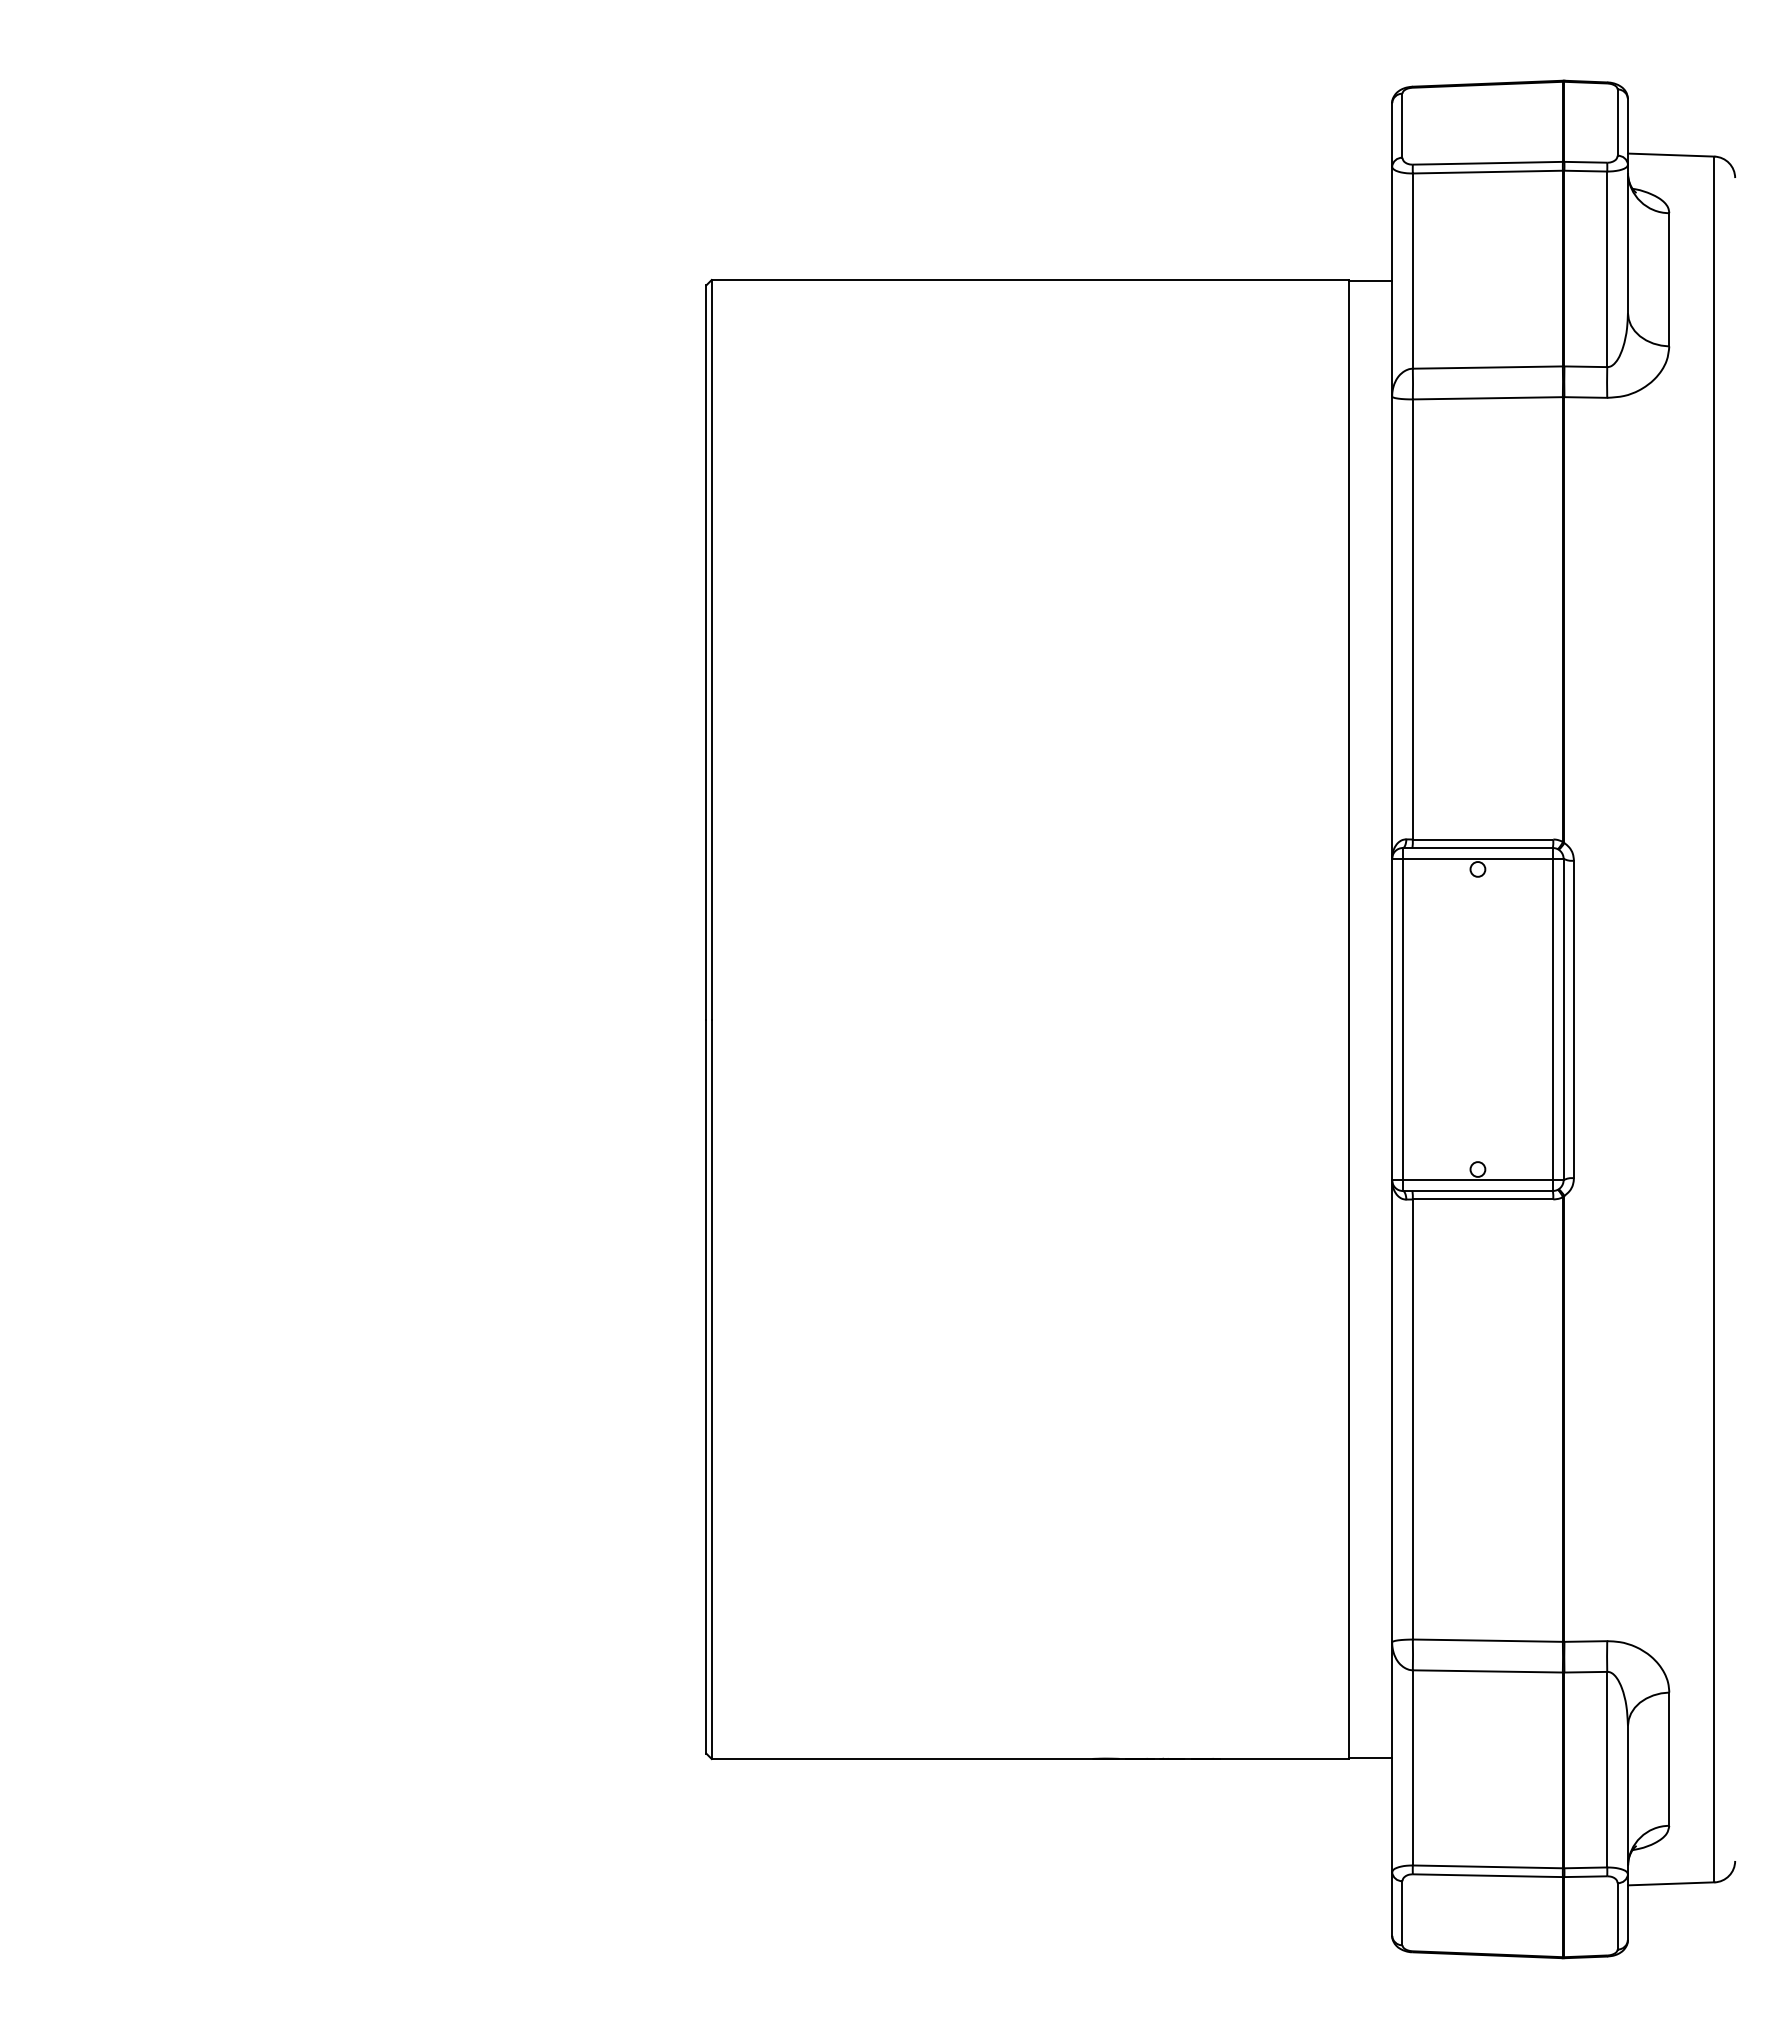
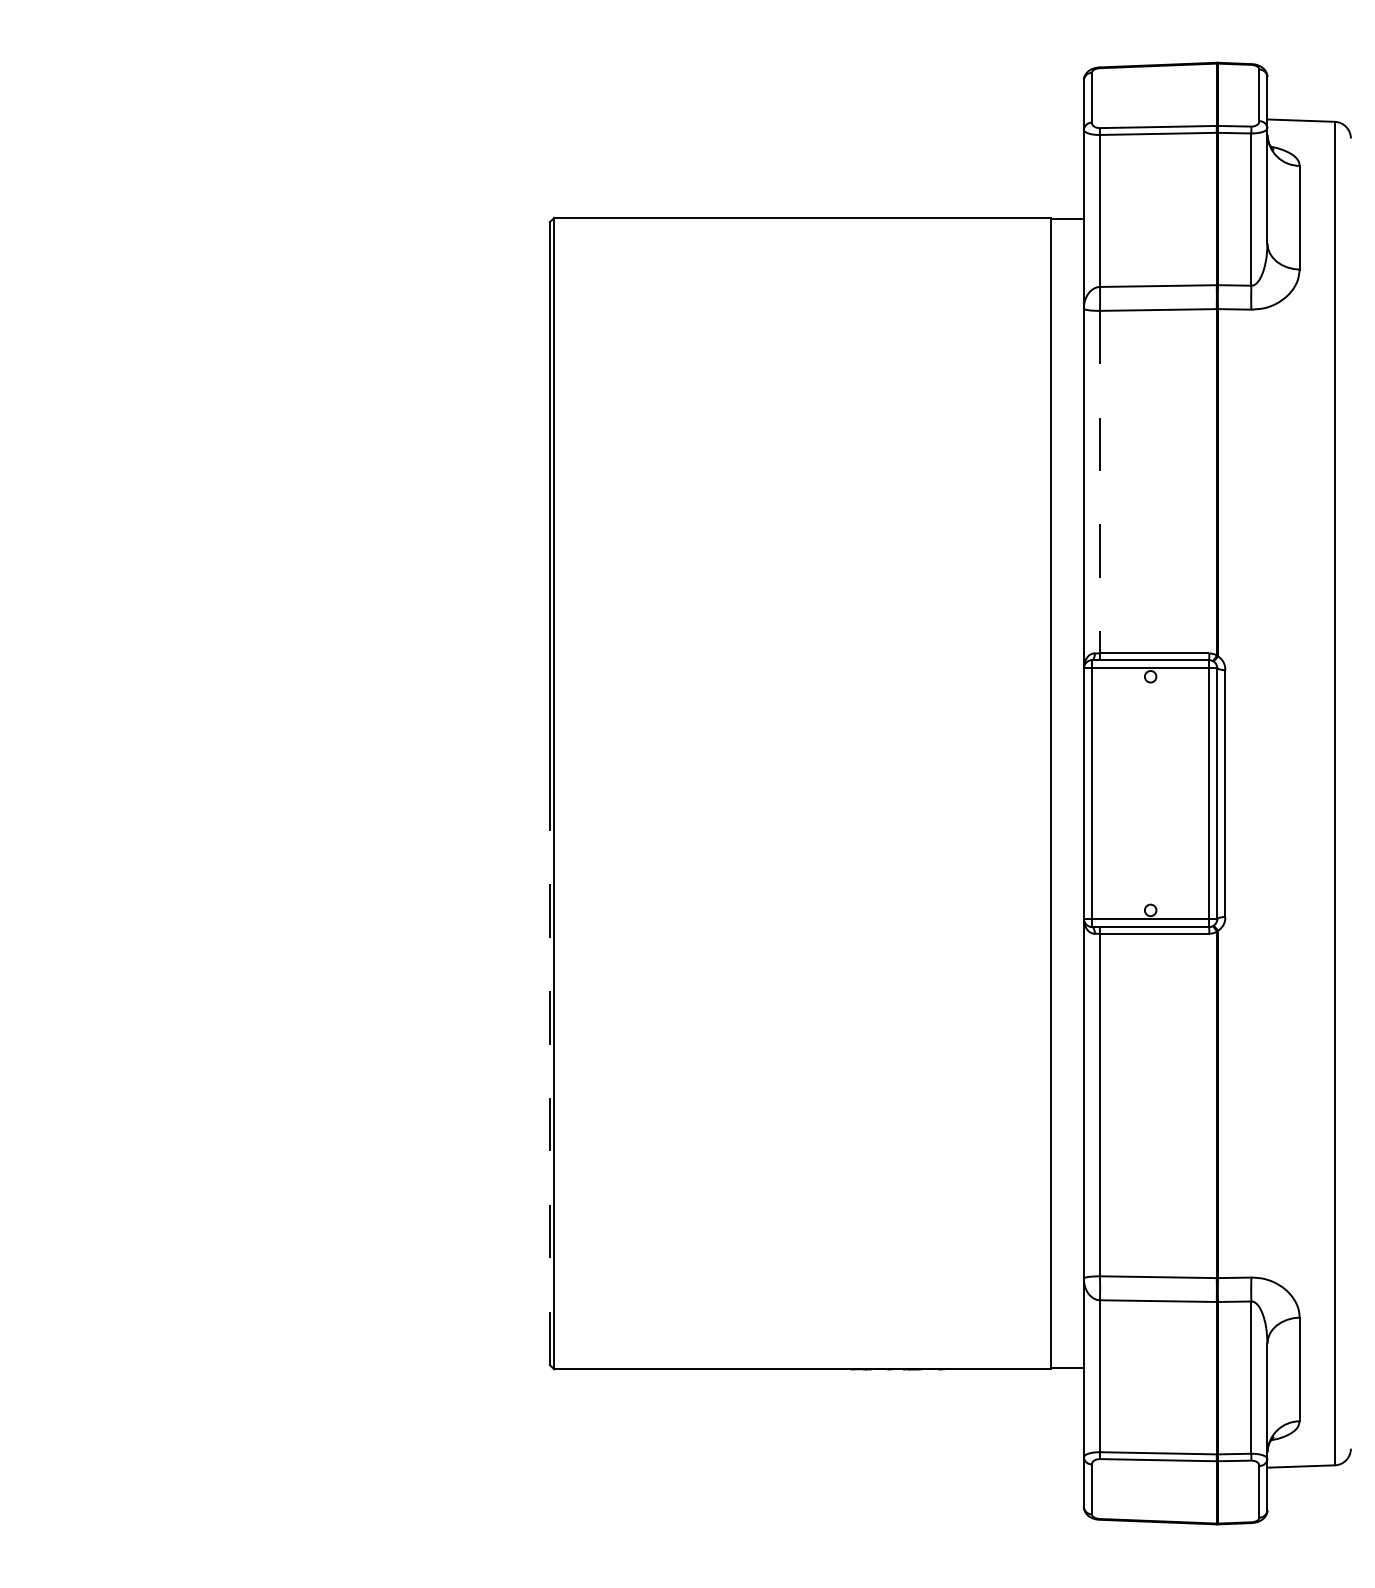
line: (1412, 619) -> (1099, 482), solid -> dashed
line: (706, 1386) -> (550, 1079), solid -> dashed

